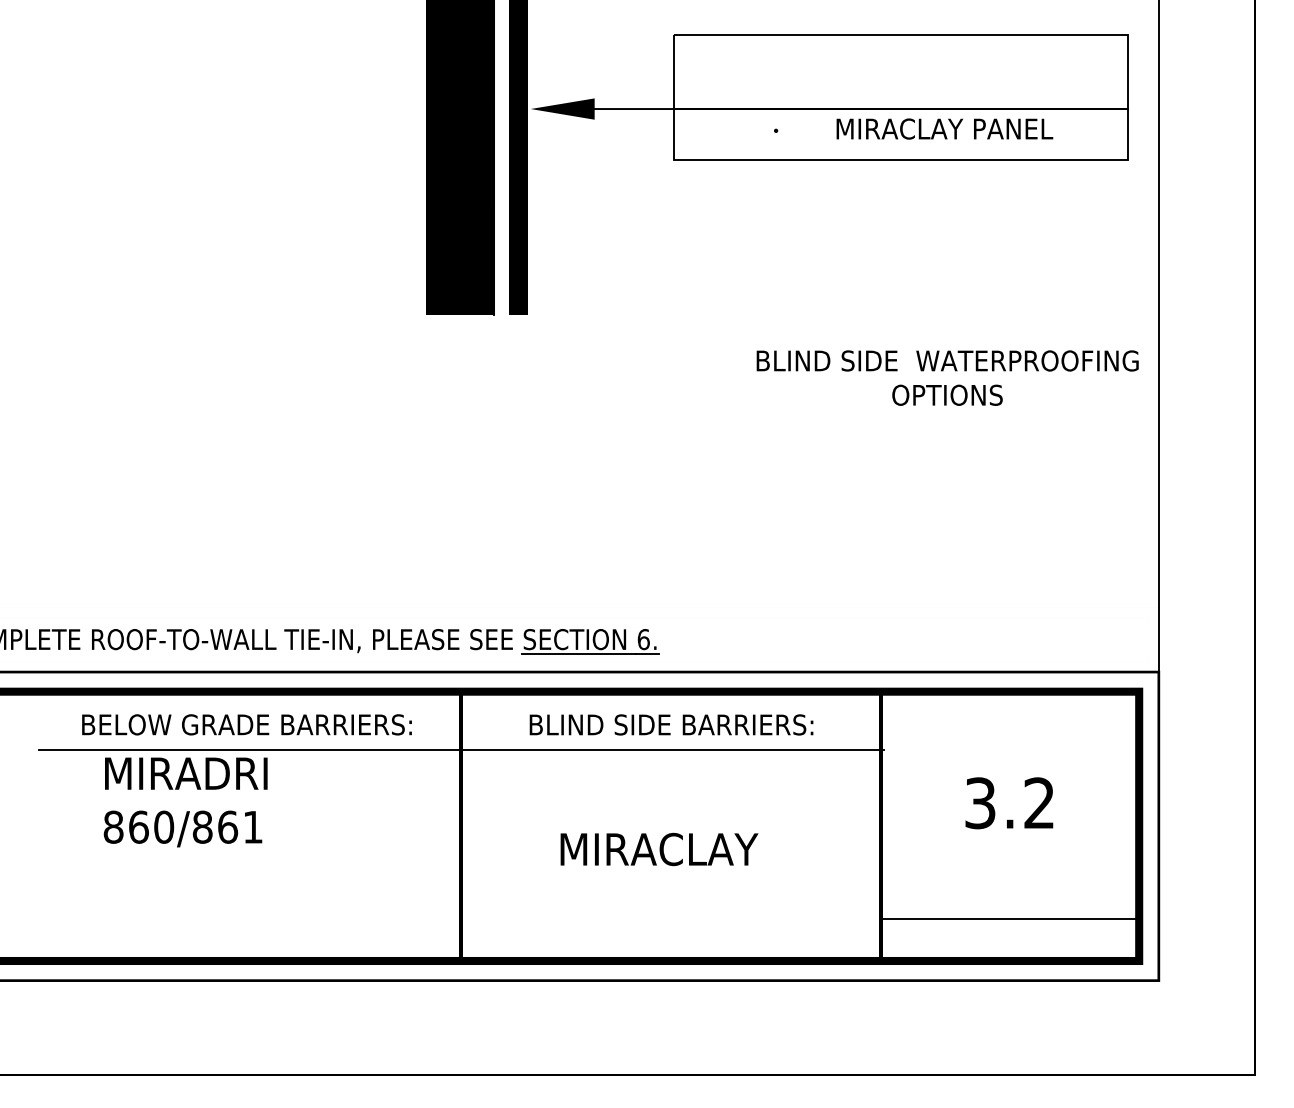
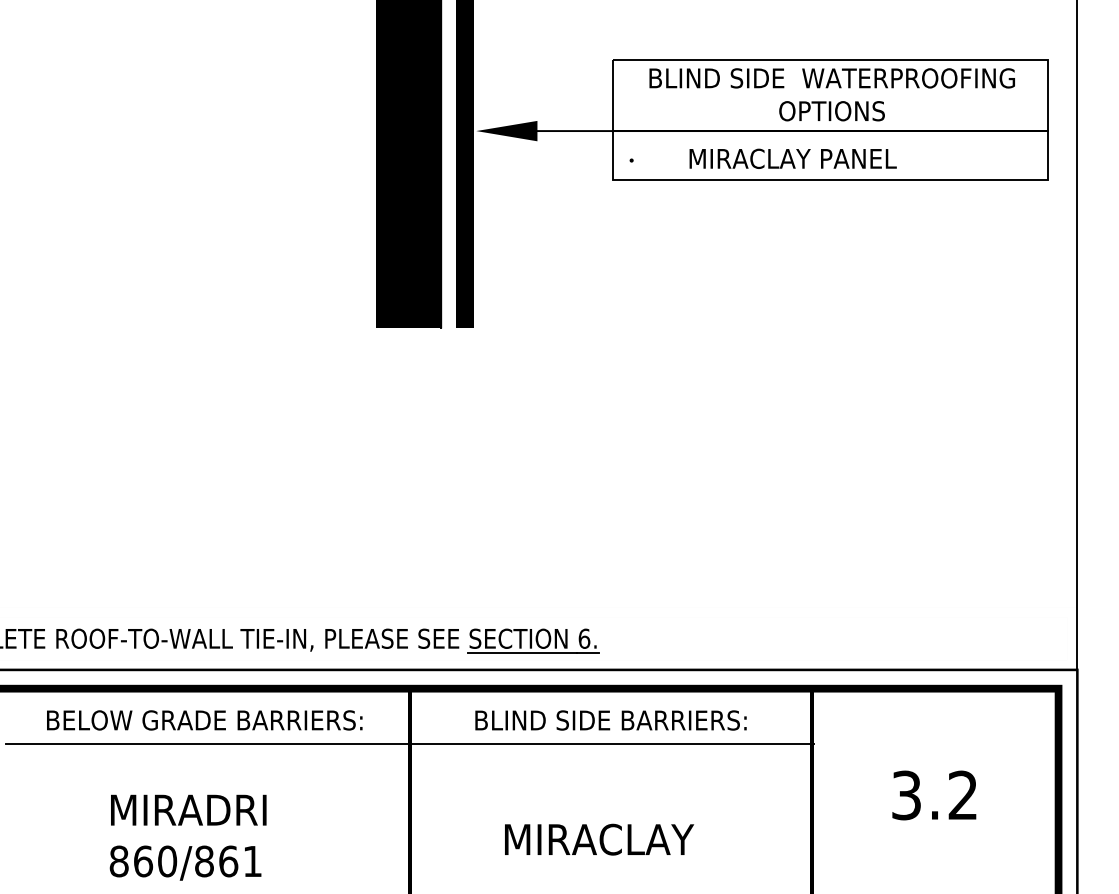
text: (913, 128) -> (763, 158), moved
text: (947, 377) -> (832, 94), moved
text: (185, 802) -> (187, 837), moved

